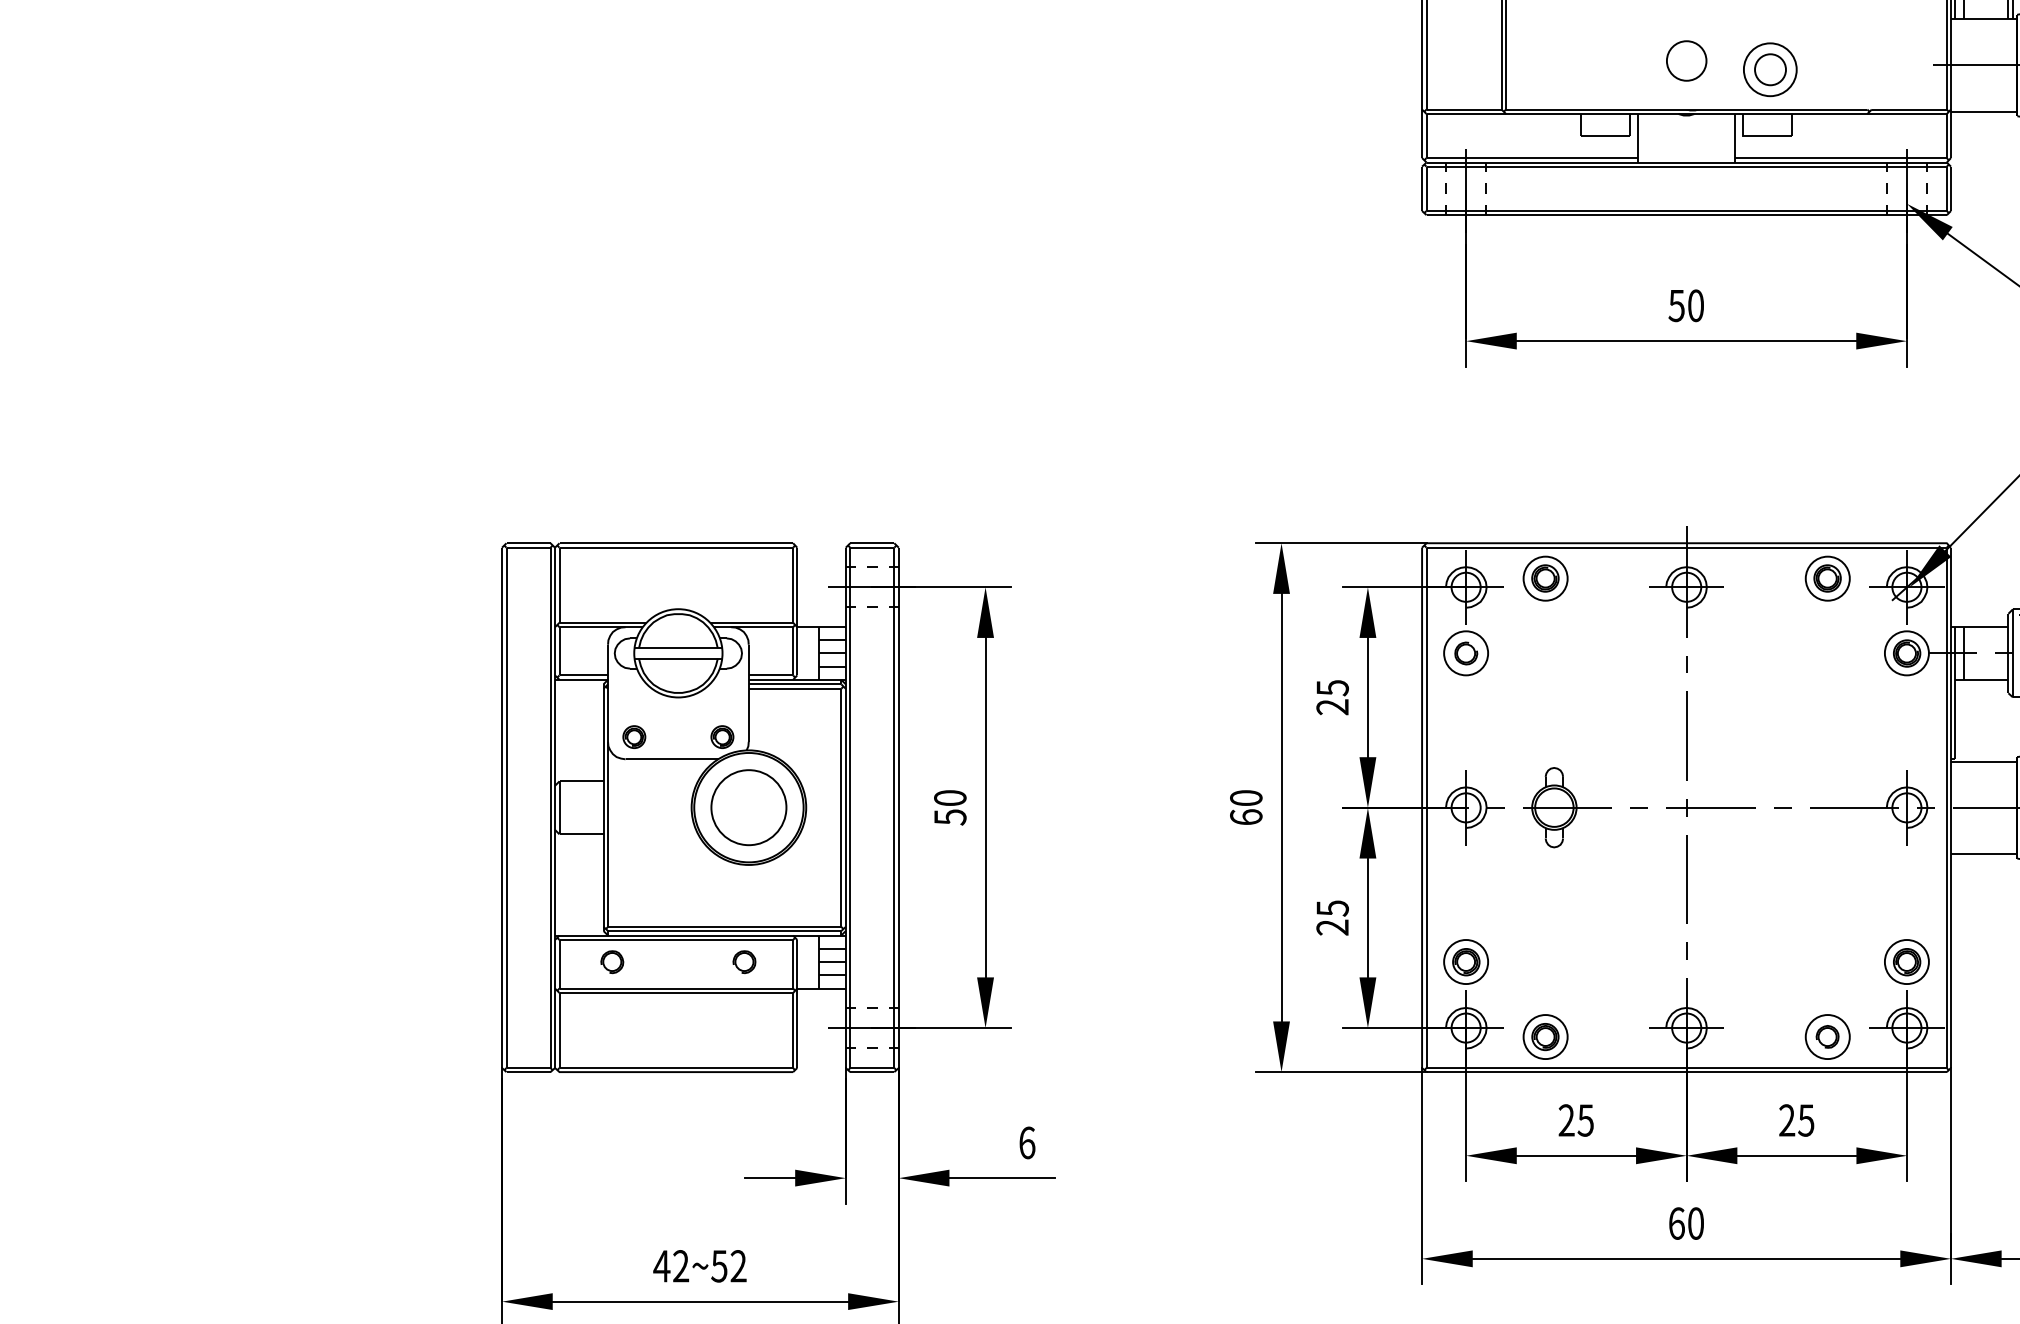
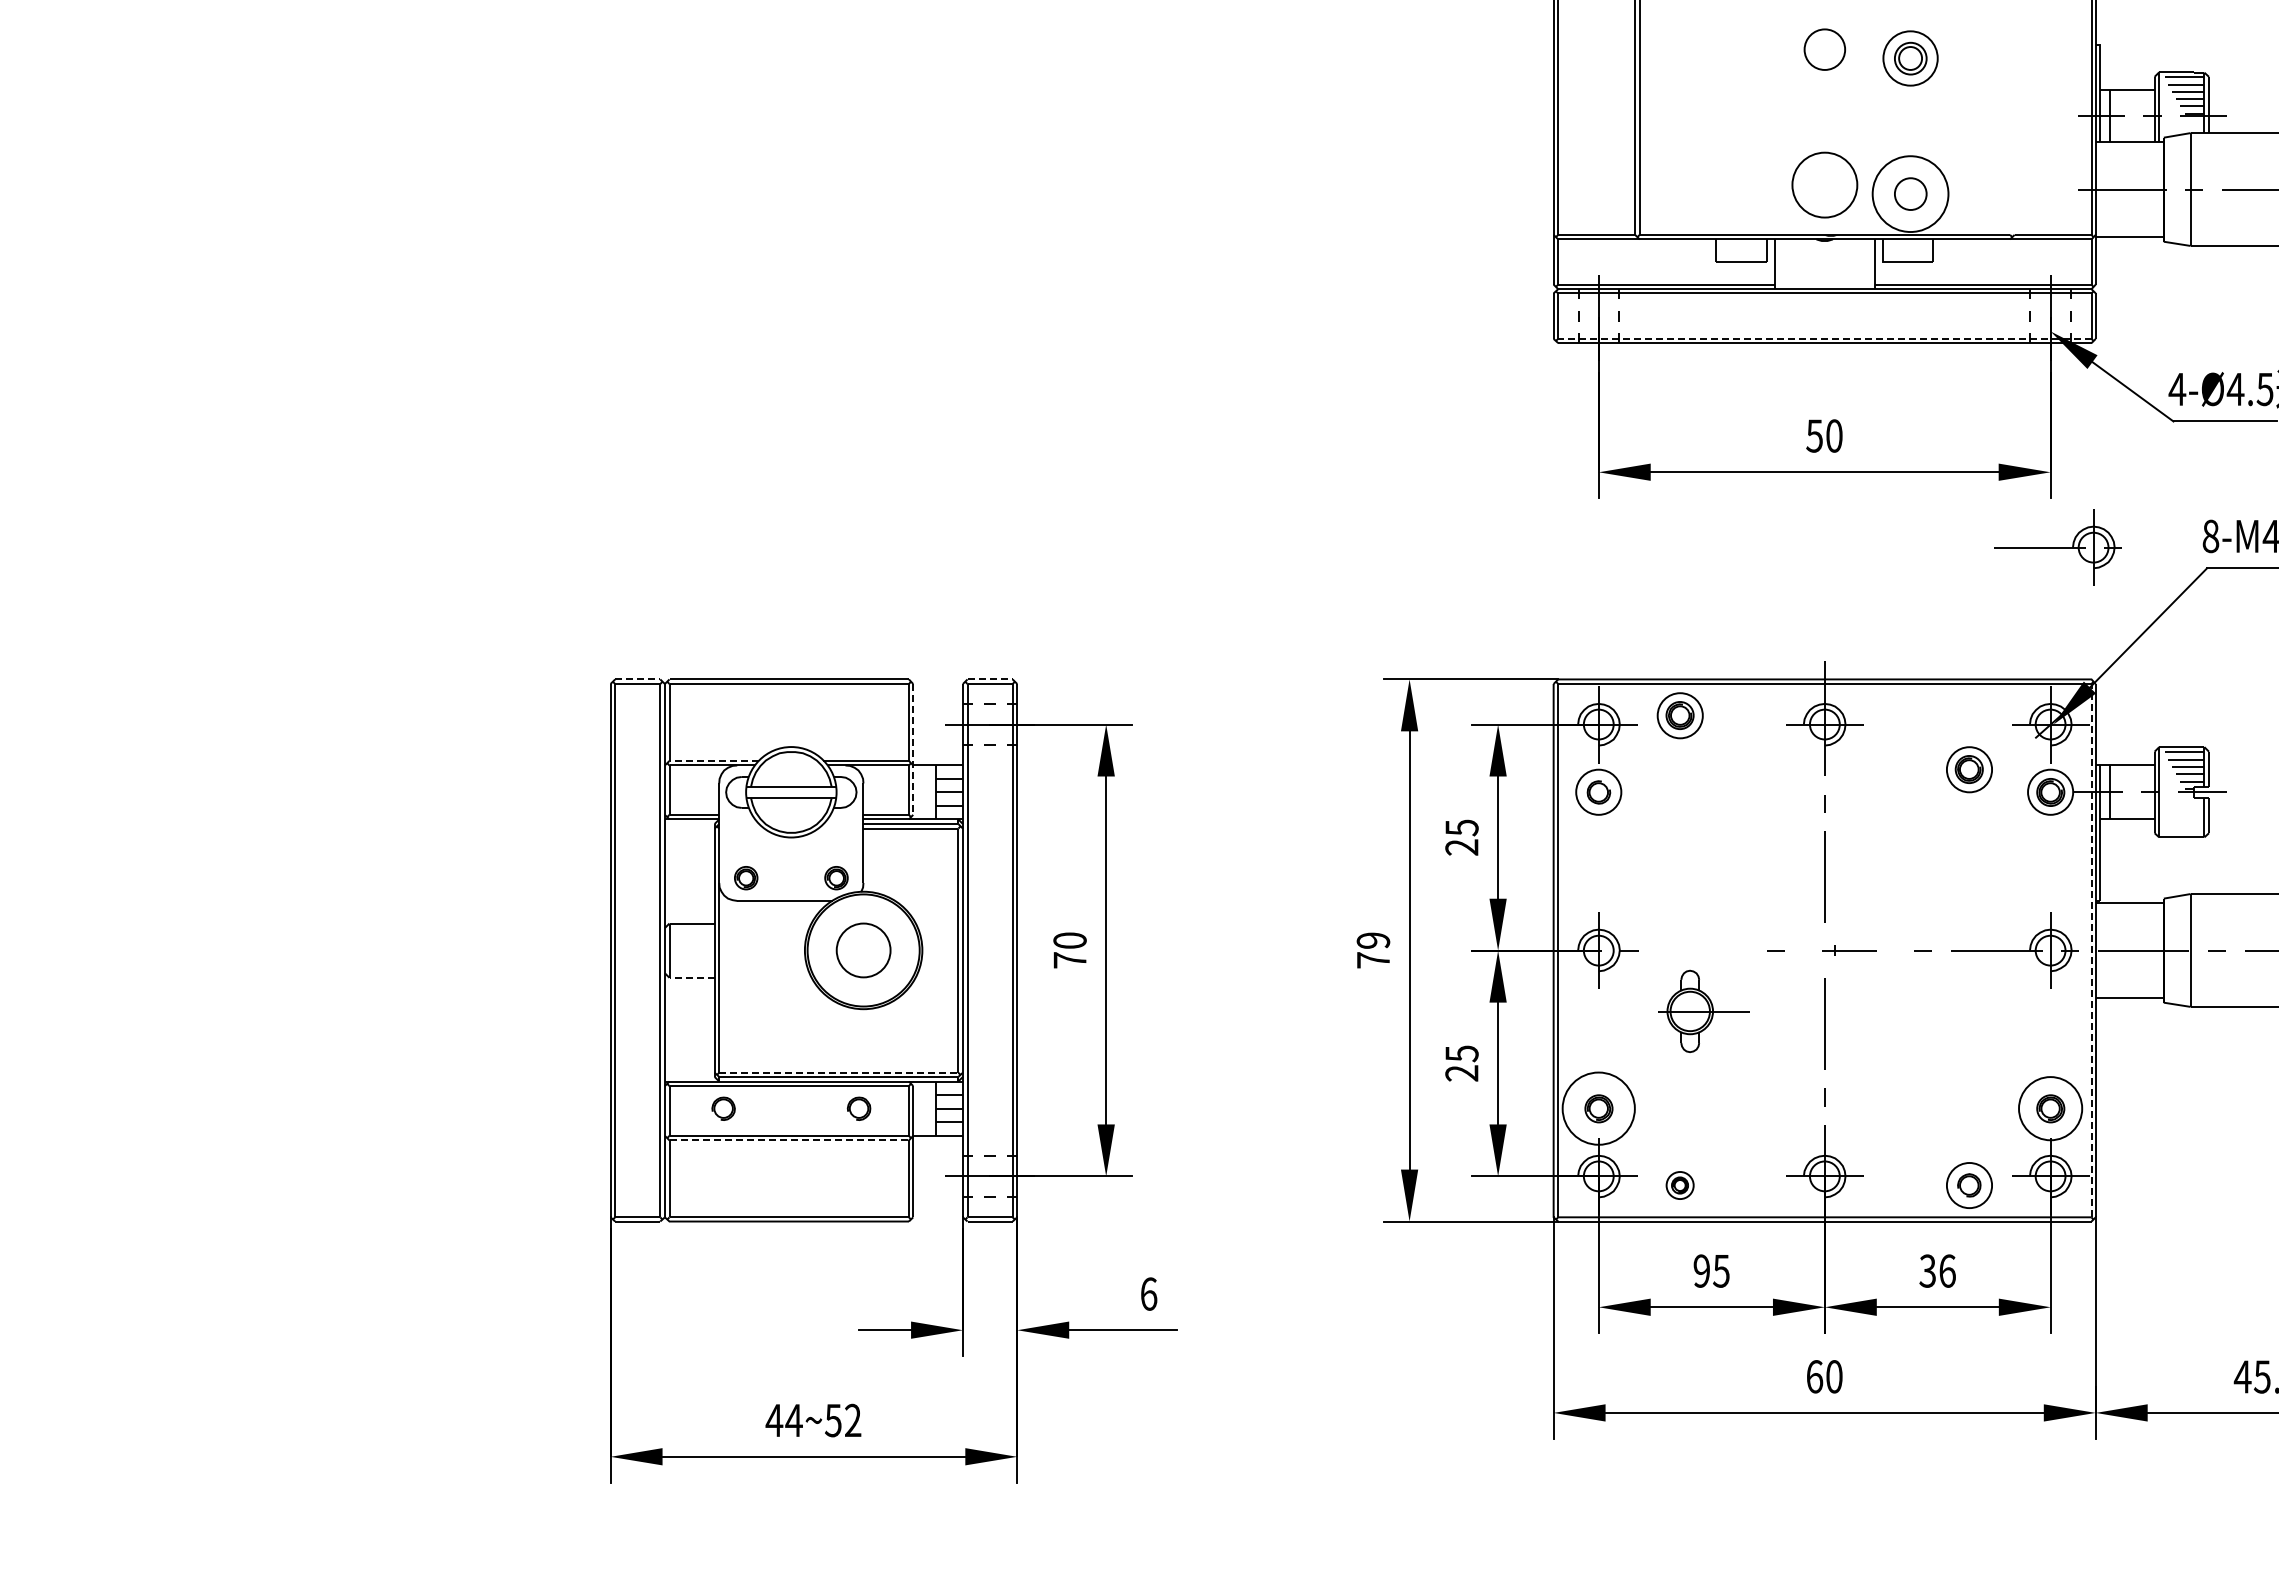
circle: (1686, 60) -> (1824, 184), size x1.6
circle: (1770, 70) -> (1910, 194), size x1.4
line: (1686, 210) -> (1824, 338), solid -> dashed
part: (1913, 414) -> (2057, 547), added
line: (528, 543) -> (637, 679), solid -> dashed
line: (872, 543) -> (990, 679), solid -> dashed
part: (1827, 578) -> (1969, 769), moved
line: (797, 611) -> (913, 749), solid -> dashed
line: (603, 622) -> (714, 760), solid -> dashed
part: (1567, 806) -> (1703, 1010), moved
circle: (748, 807) -> (863, 950), size x0.7
text: (1246, 807) -> (1373, 950), 60 -> 79
part: (1710, 807) -> (1849, 950), size x0.6
line: (1946, 807) -> (2091, 950), solid -> dashed
text: (949, 817) -> (1069, 960), 50 -> 70
line: (581, 834) -> (692, 977), solid -> dashed
line: (724, 926) -> (838, 1072), solid -> dashed
circle: (1465, 961) -> (1598, 1108), size x1.6
circle: (1906, 961) -> (2050, 1108), size x1.4
line: (676, 993) -> (789, 1140), solid -> dashed
part: (1544, 1036) -> (1679, 1185), size x0.6
text: (1796, 1119) -> (1937, 1270), 25 -> 36
text: (1566, 1120) -> (1701, 1271), 25 -> 95
text: (680, 1265) -> (793, 1419), 42~52 -> 44~52

